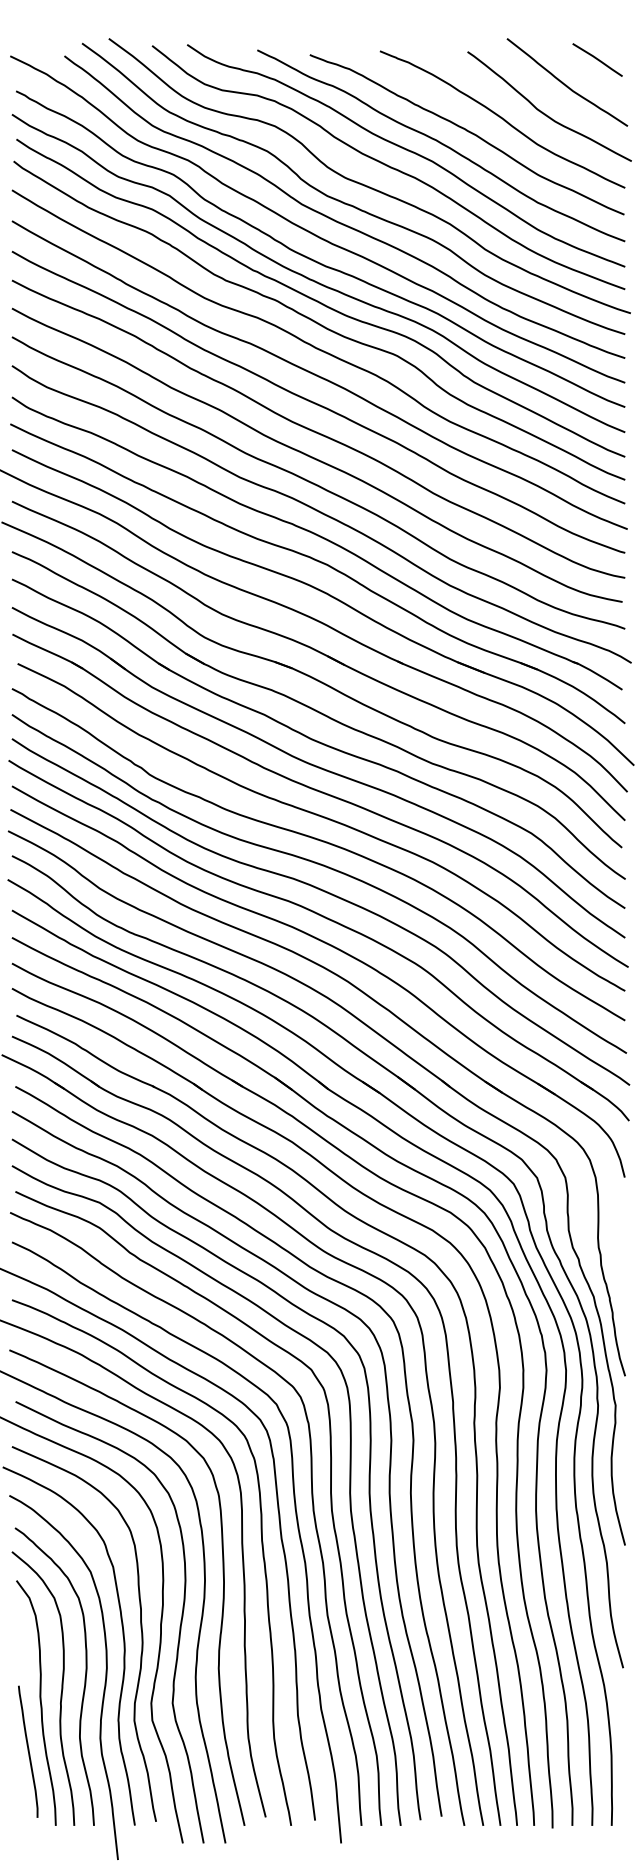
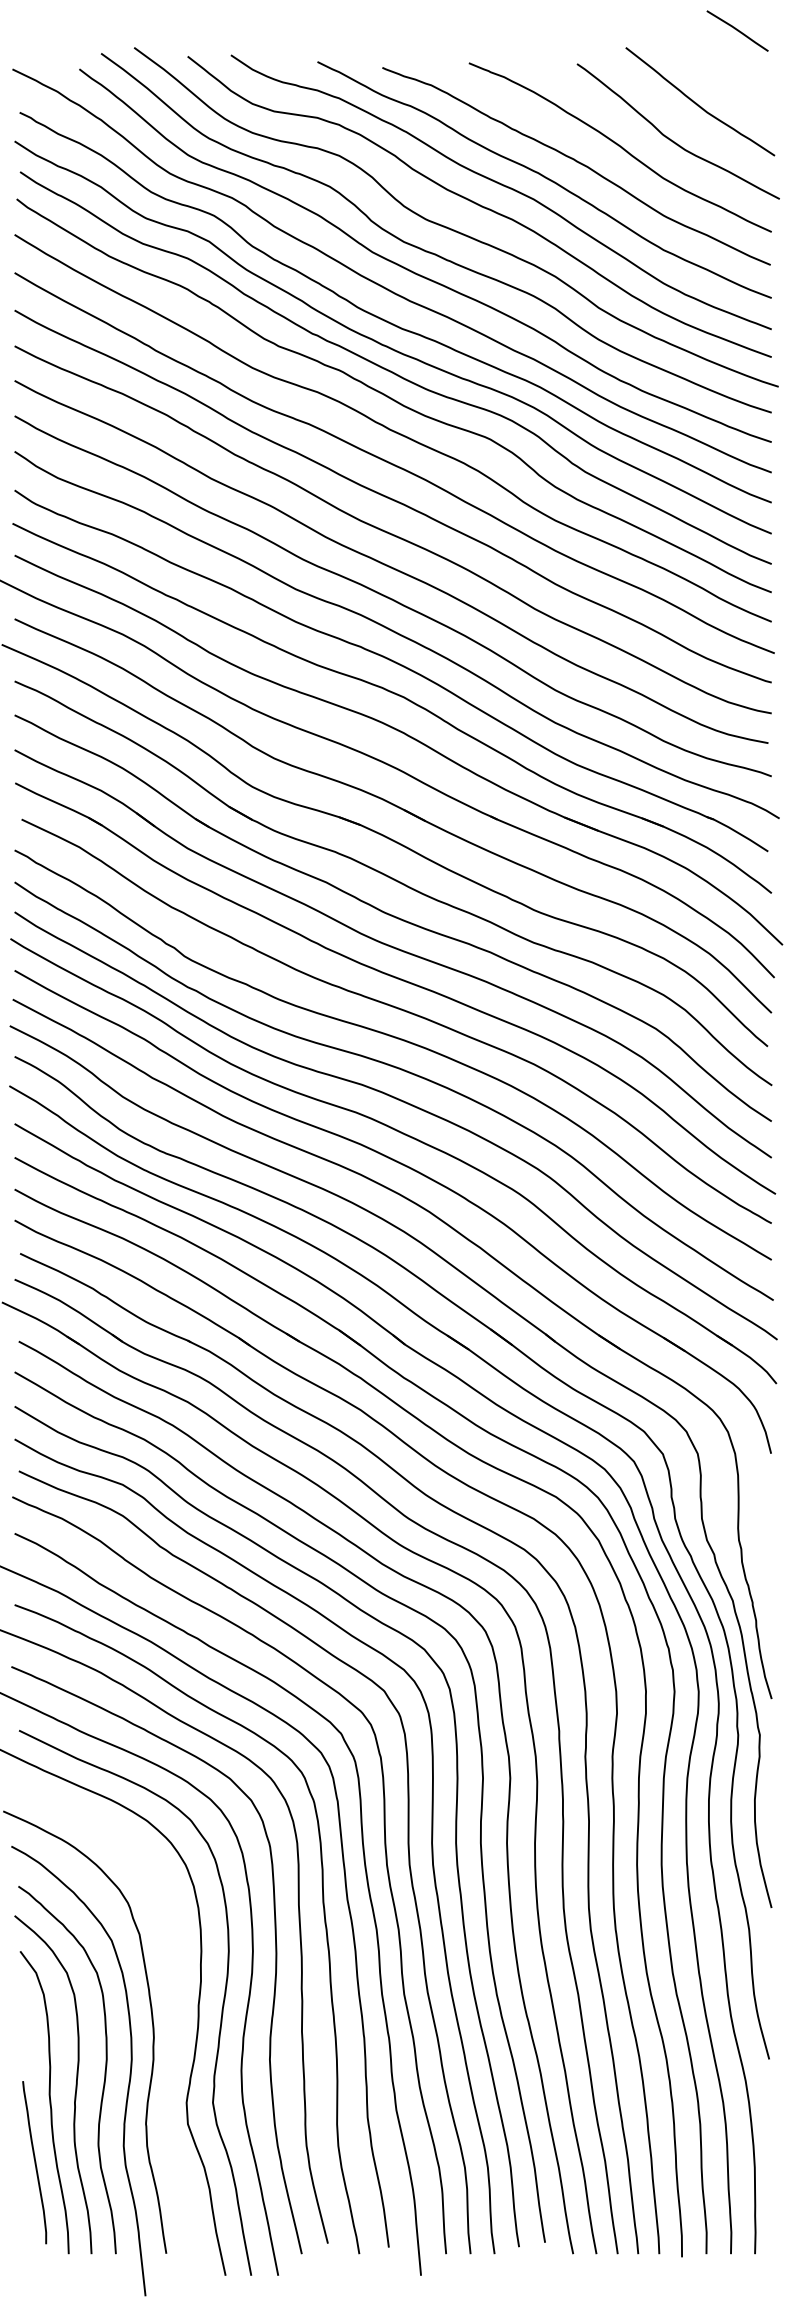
line: (597, 59) -> (737, 30), moved
curve: (140, 1628) -> (173, 2010), removed

